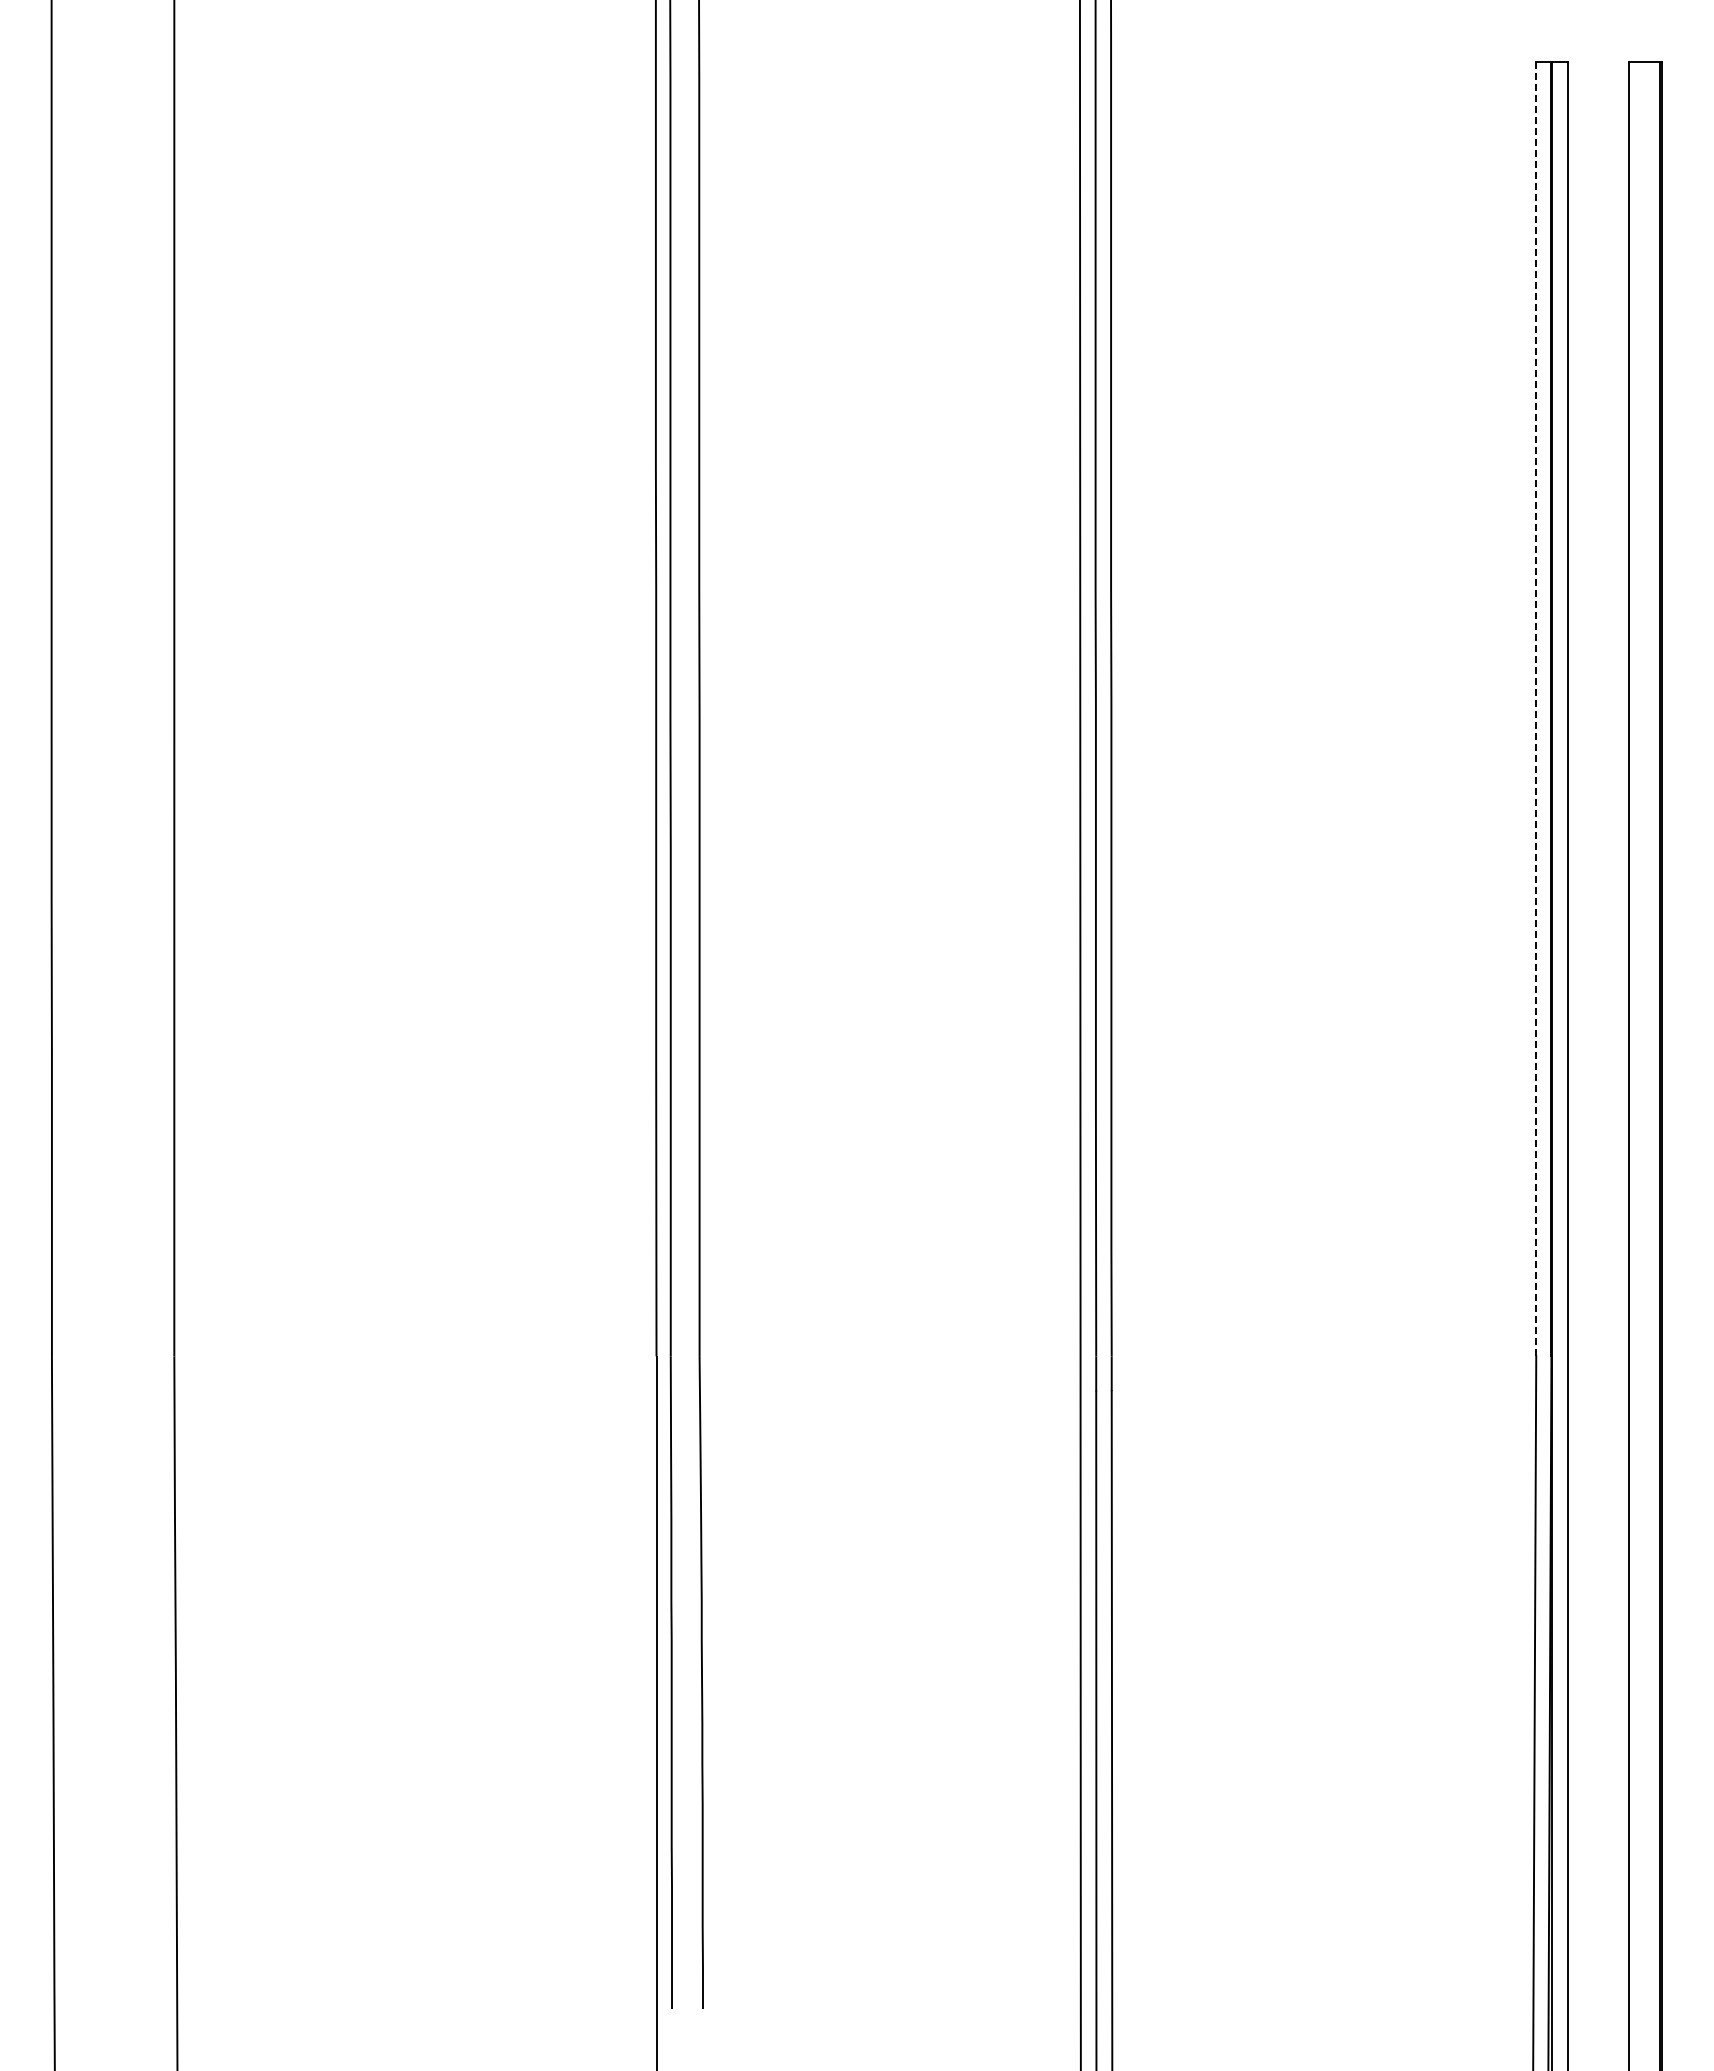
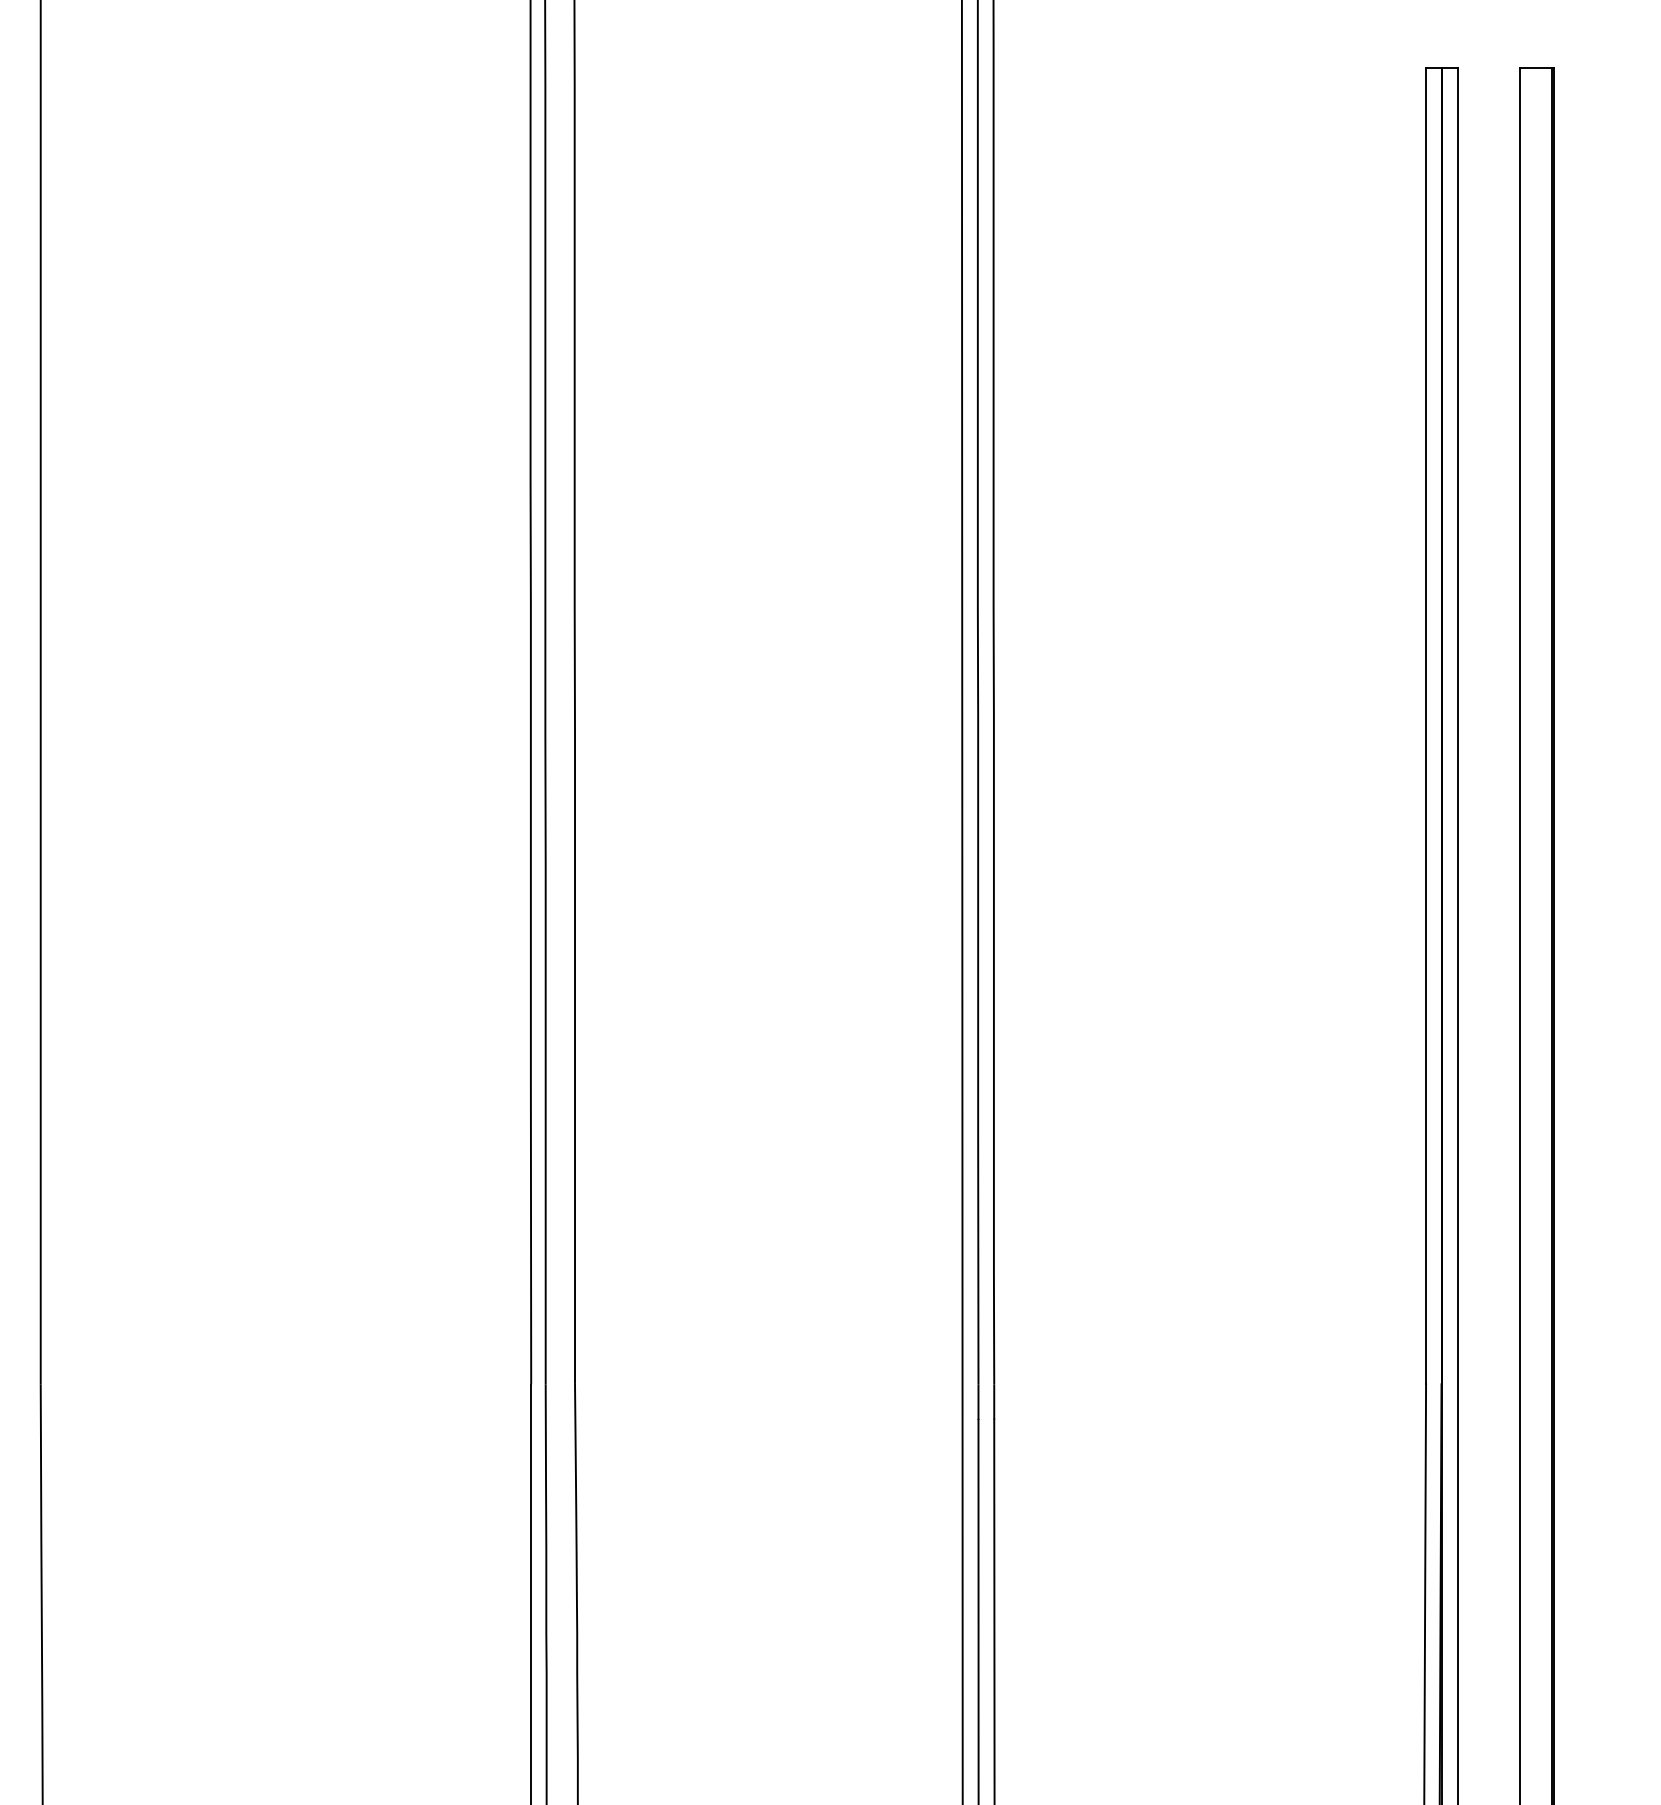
line: (1536, 709) -> (1426, 726), dashed -> solid

